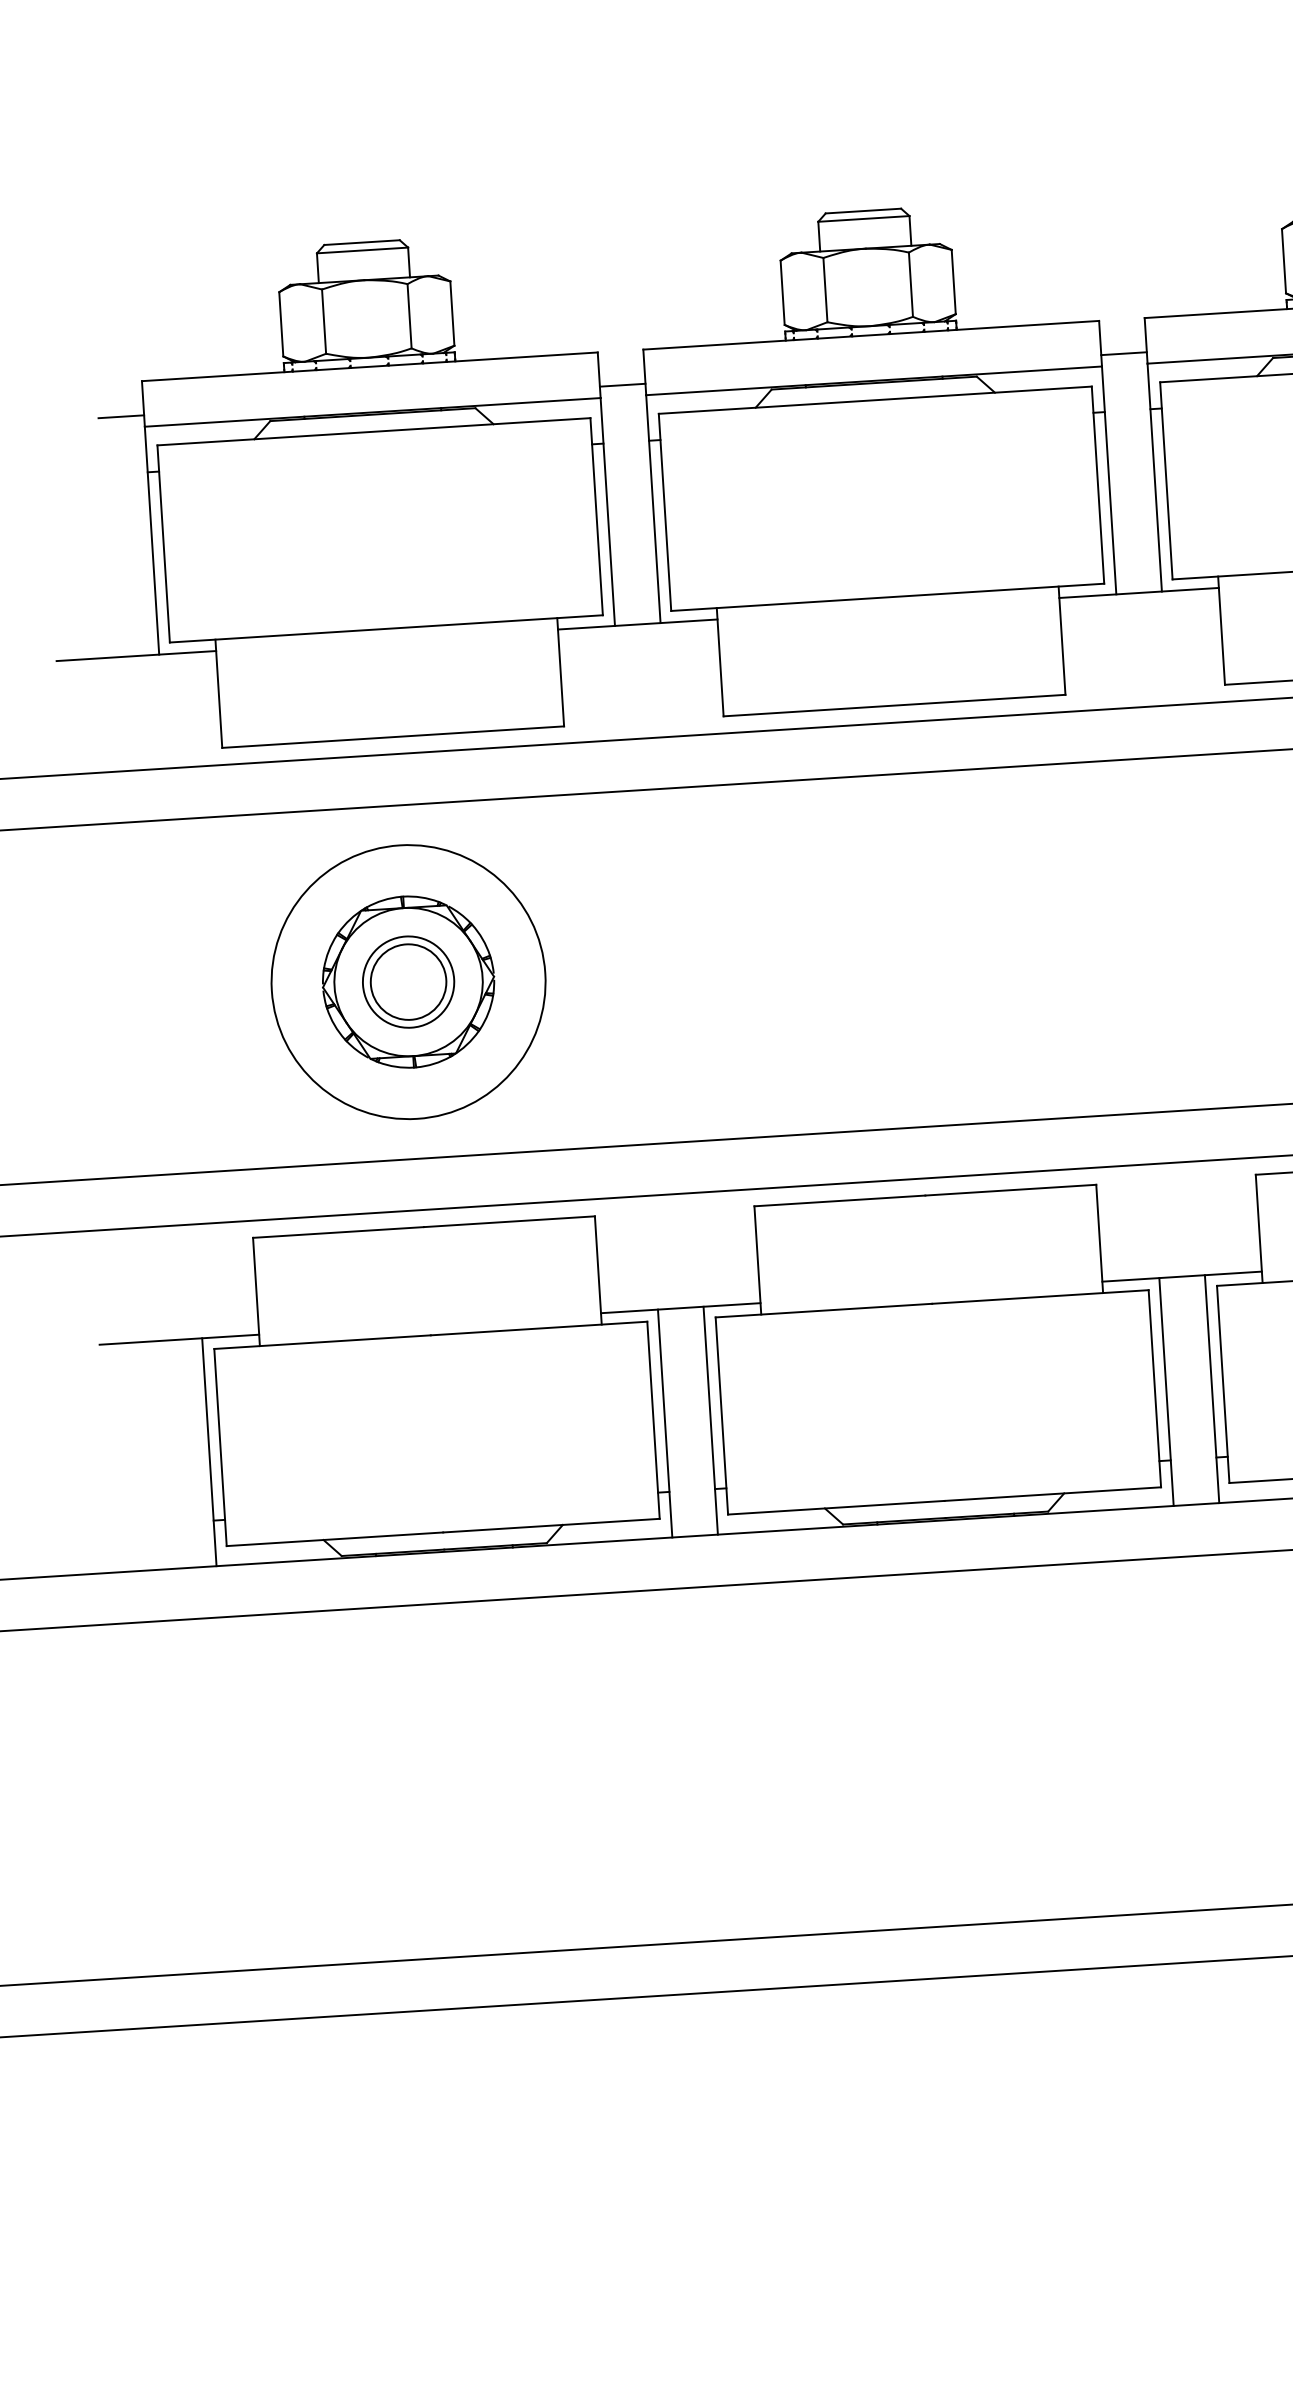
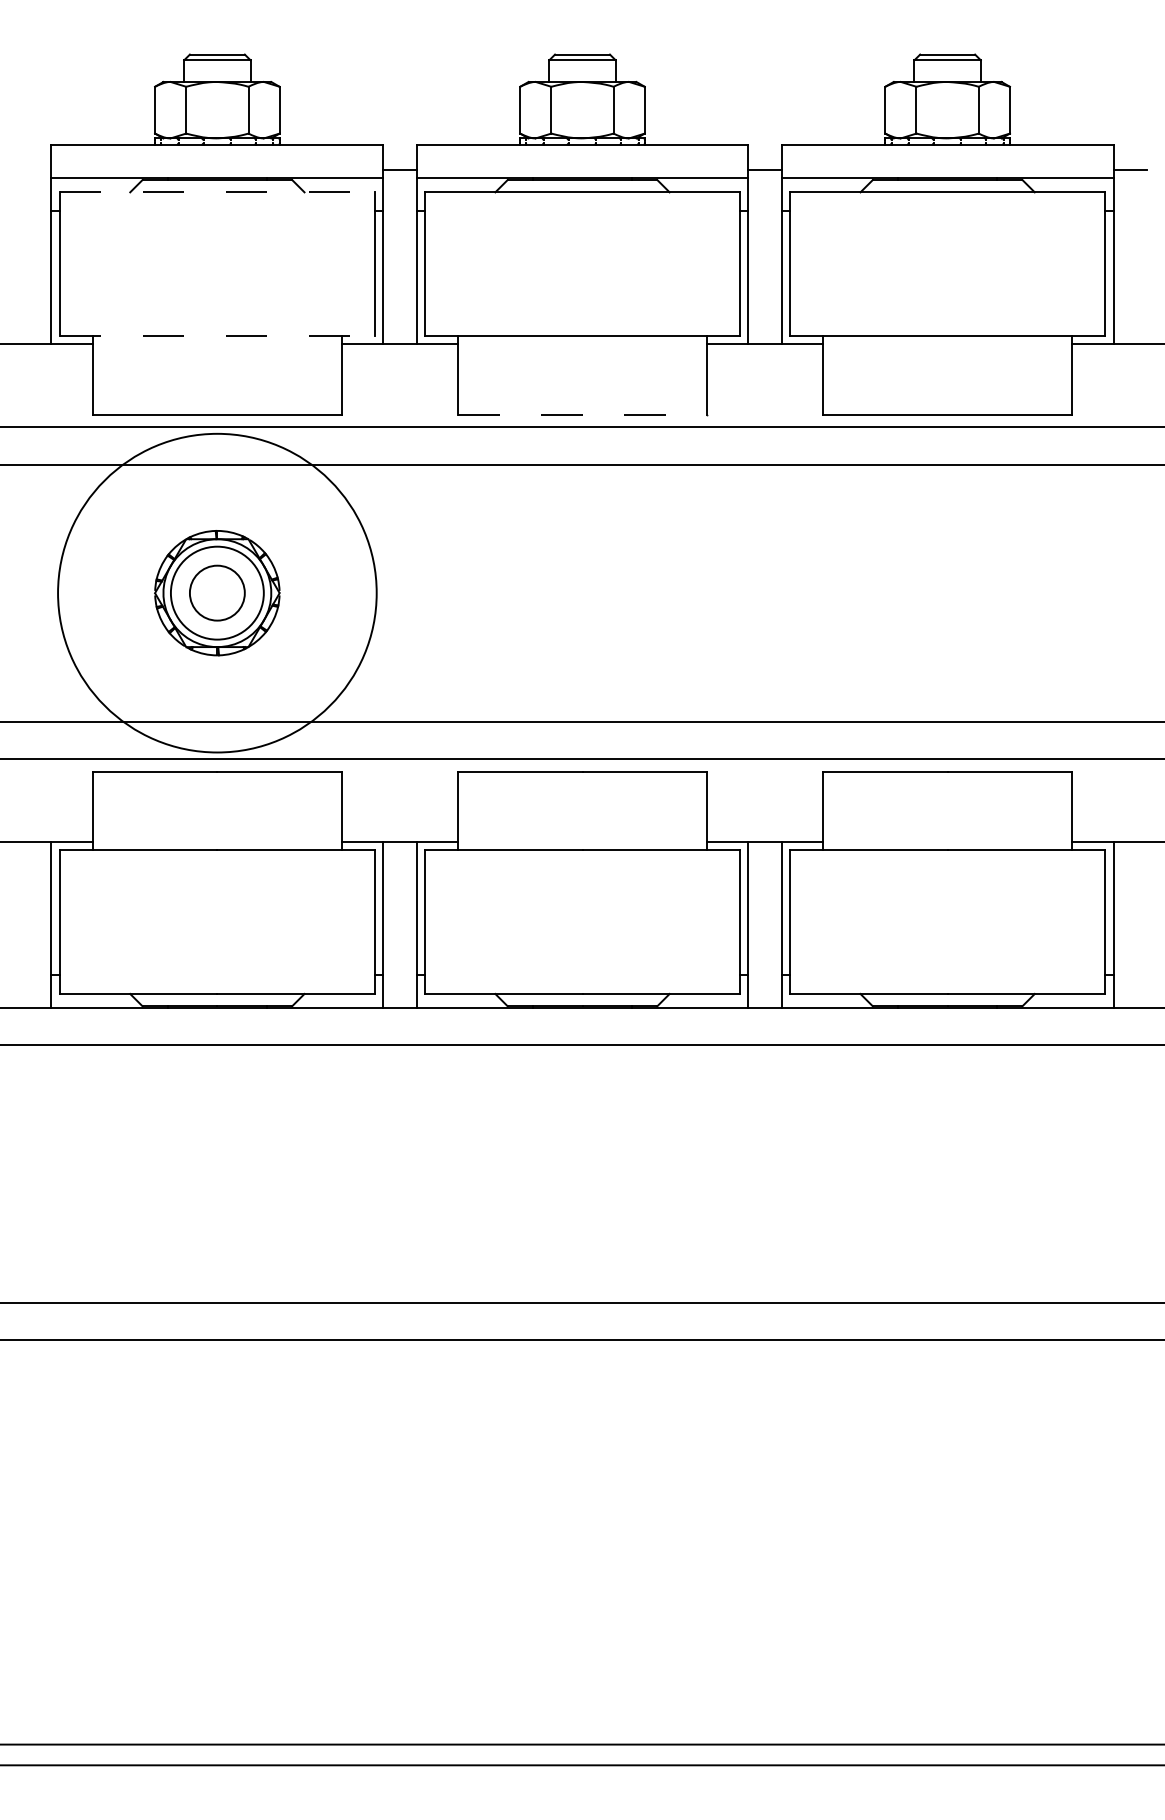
line: (120, 416) -> (34, 169), removed
line: (374, 431) -> (217, 192), solid -> dashed
line: (386, 628) -> (217, 335), solid -> dashed
line: (895, 705) -> (583, 414), solid -> dashed
circle: (407, 981) -> (216, 592), size x1.6
circle: (408, 981) -> (217, 592), size x1.4

